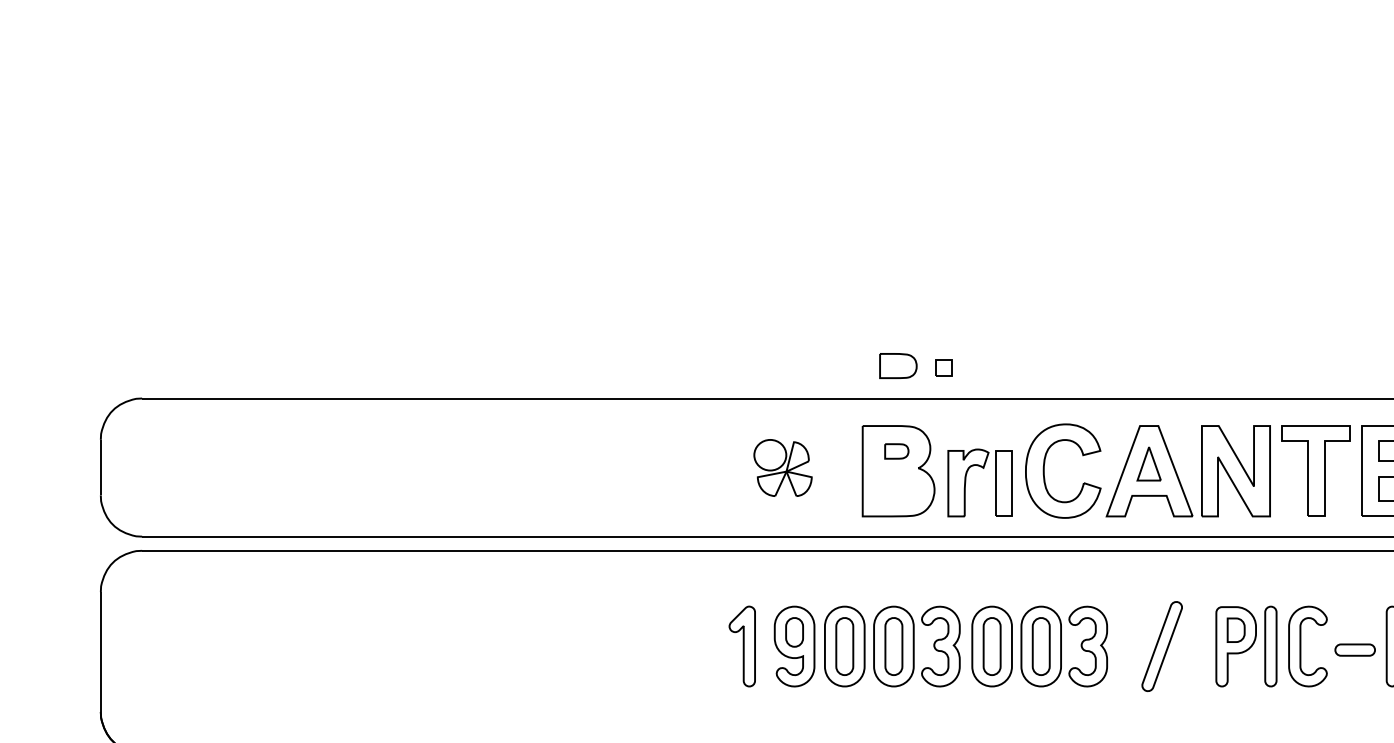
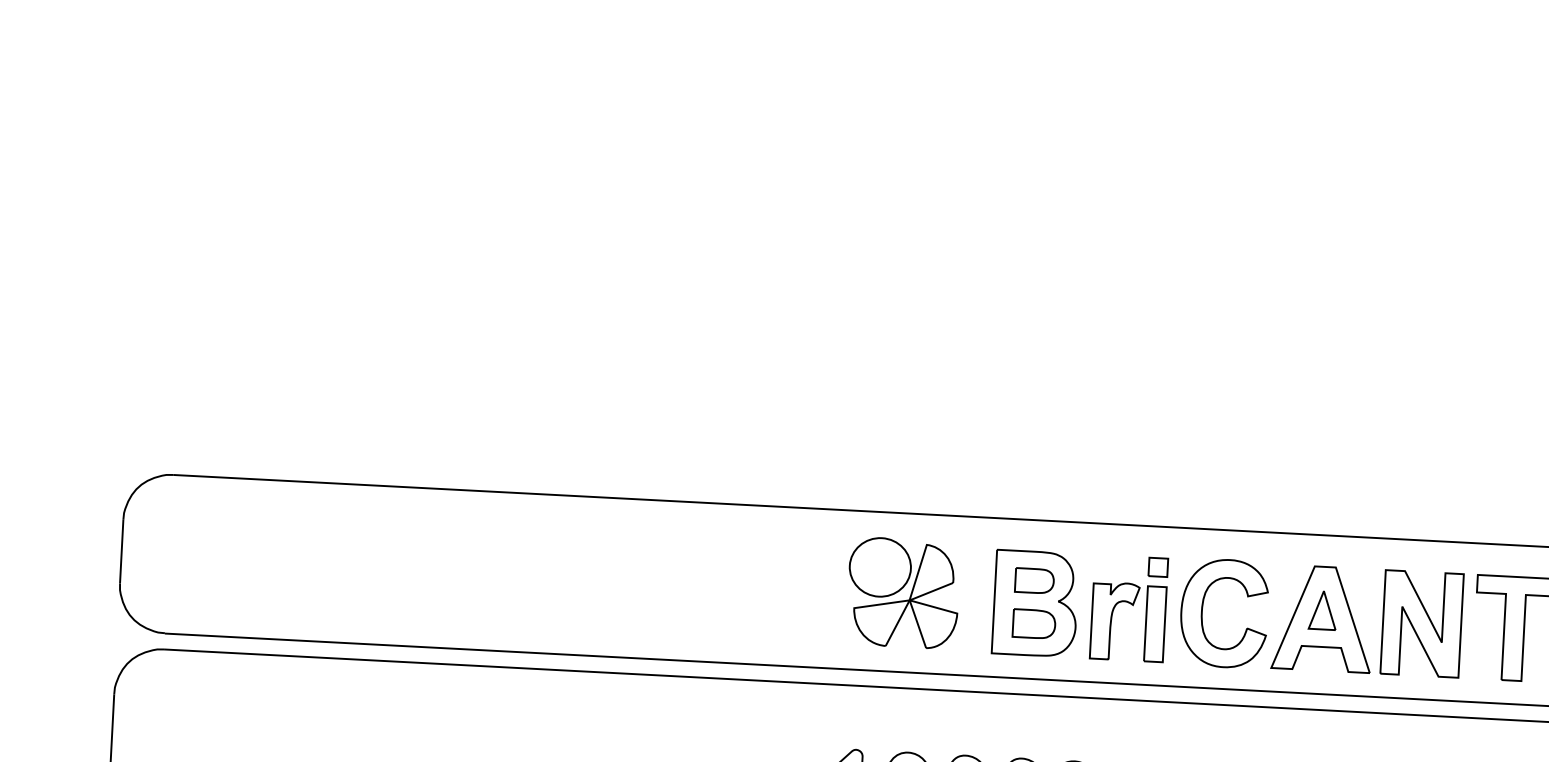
part: (898, 365) -> (1034, 623), moved
part: (943, 367) -> (1157, 566), moved
part: (896, 451) -> (1034, 580), size x1.43
part: (782, 467) -> (902, 592), size x1.67

